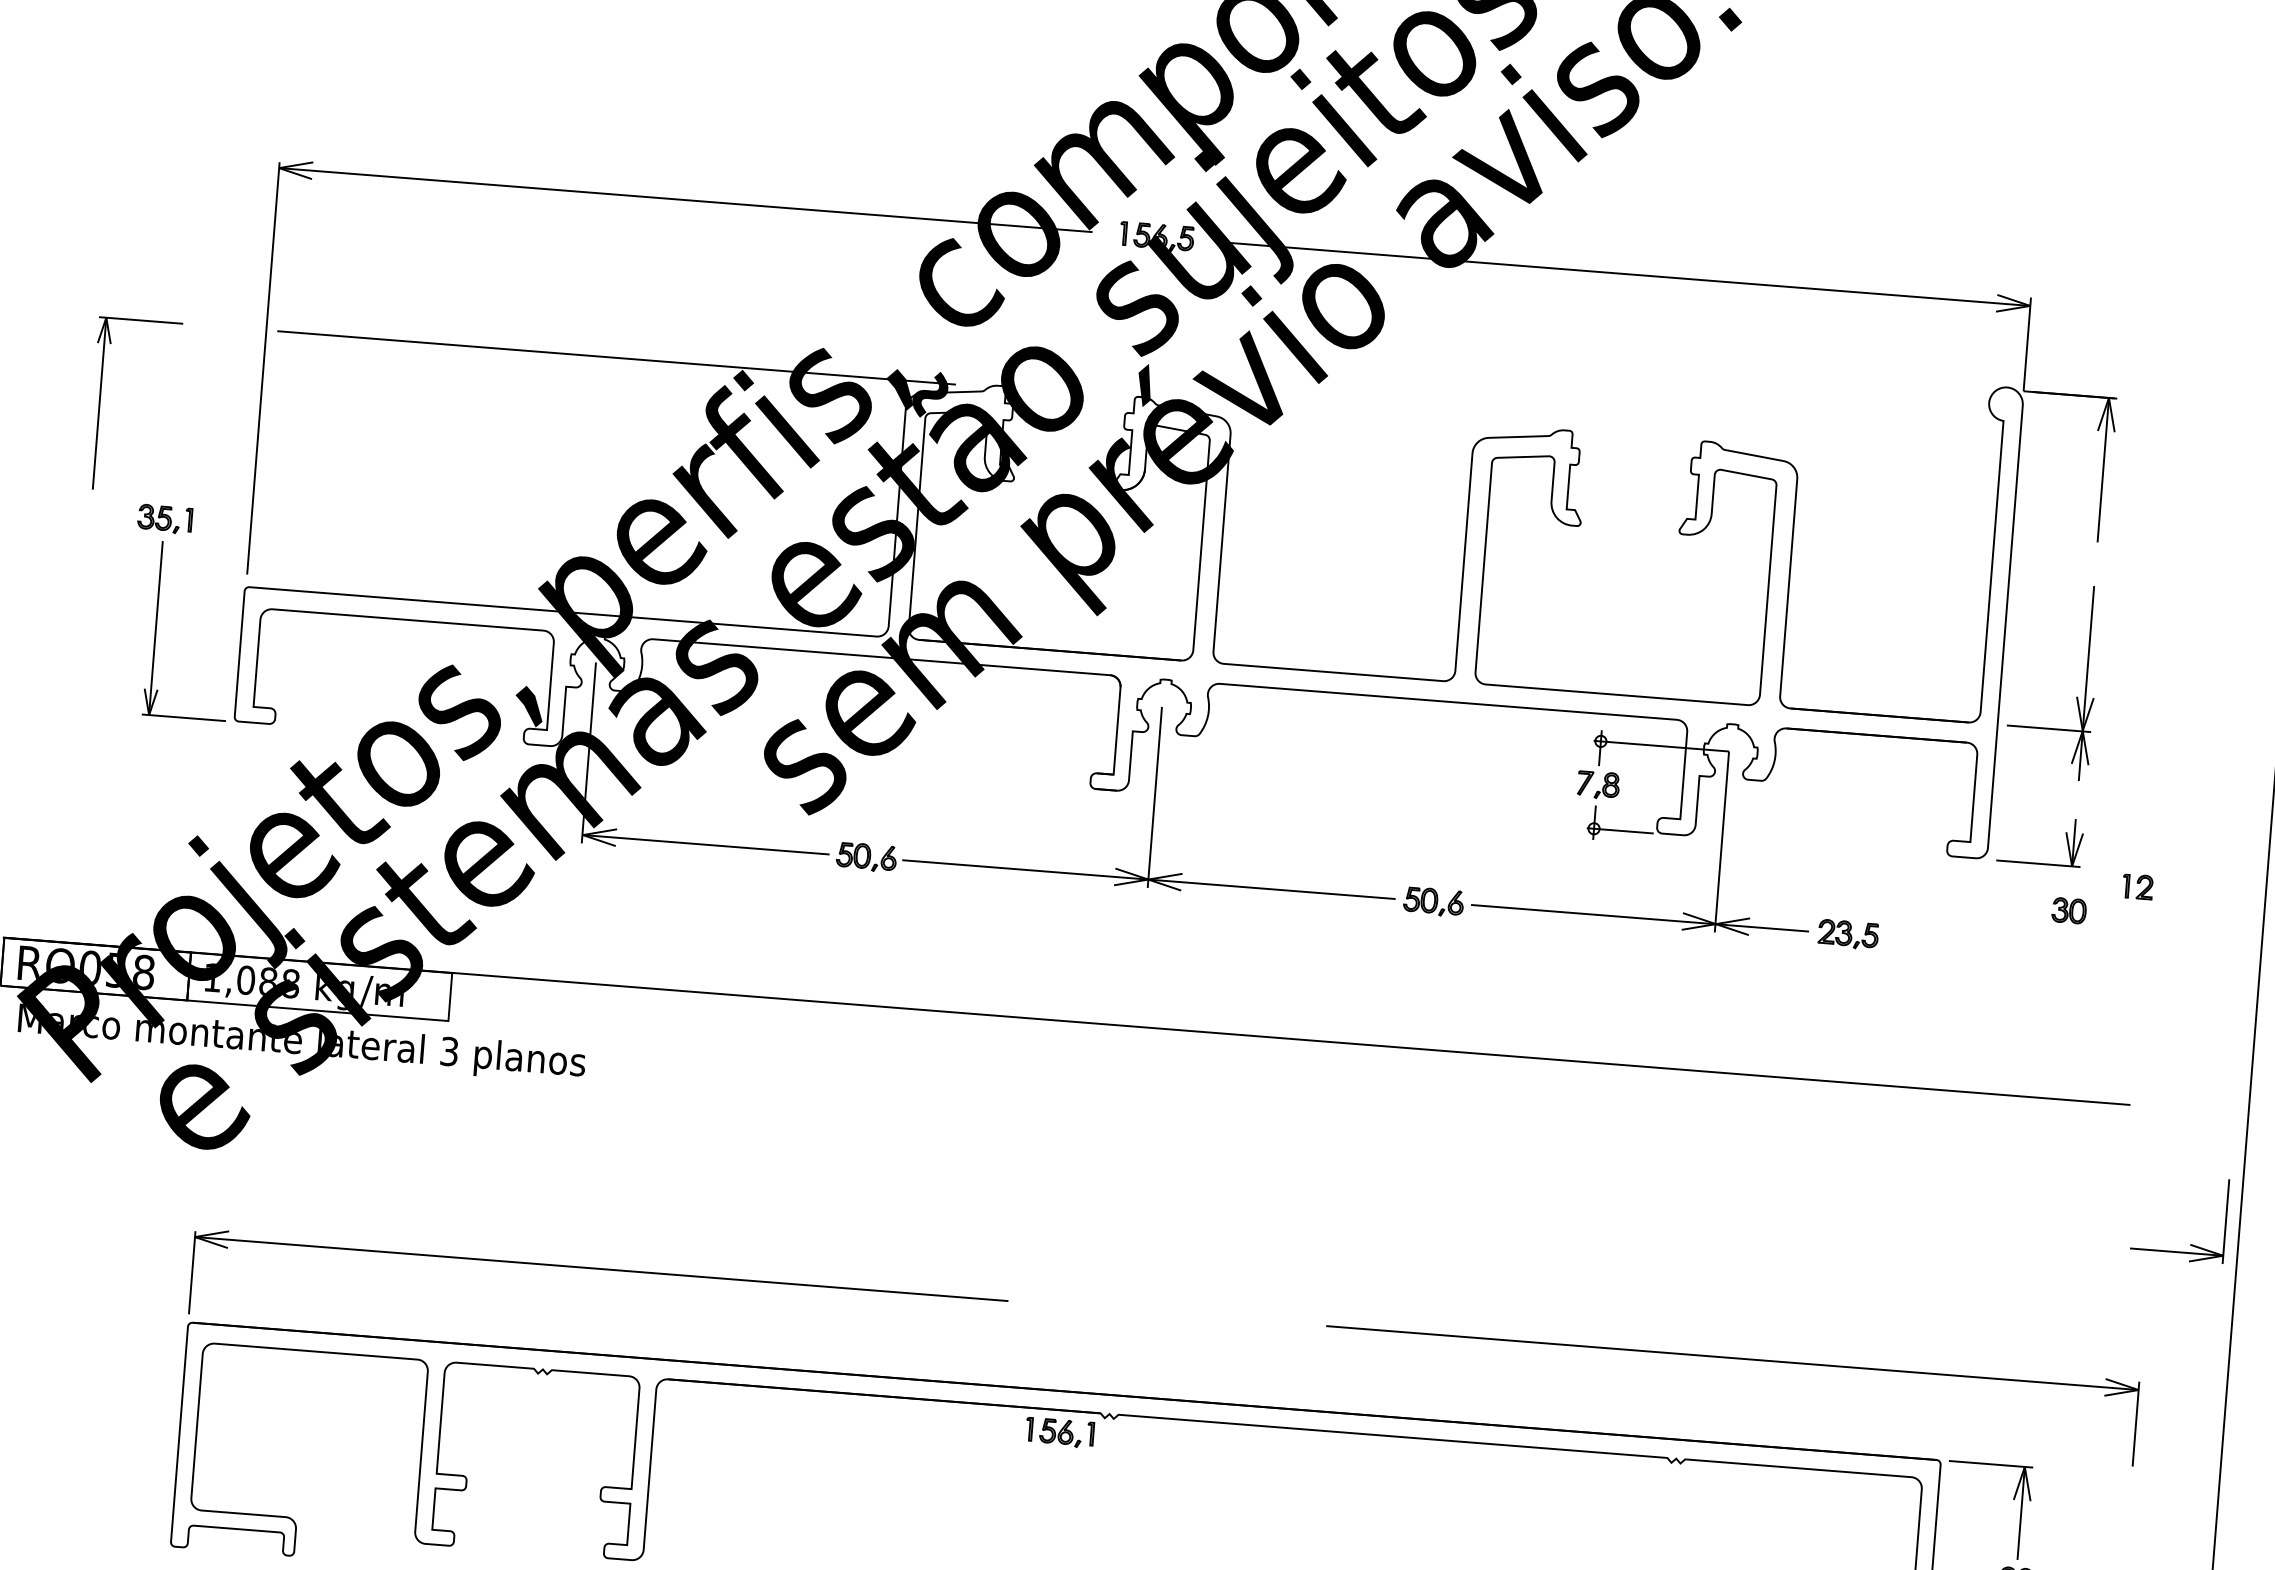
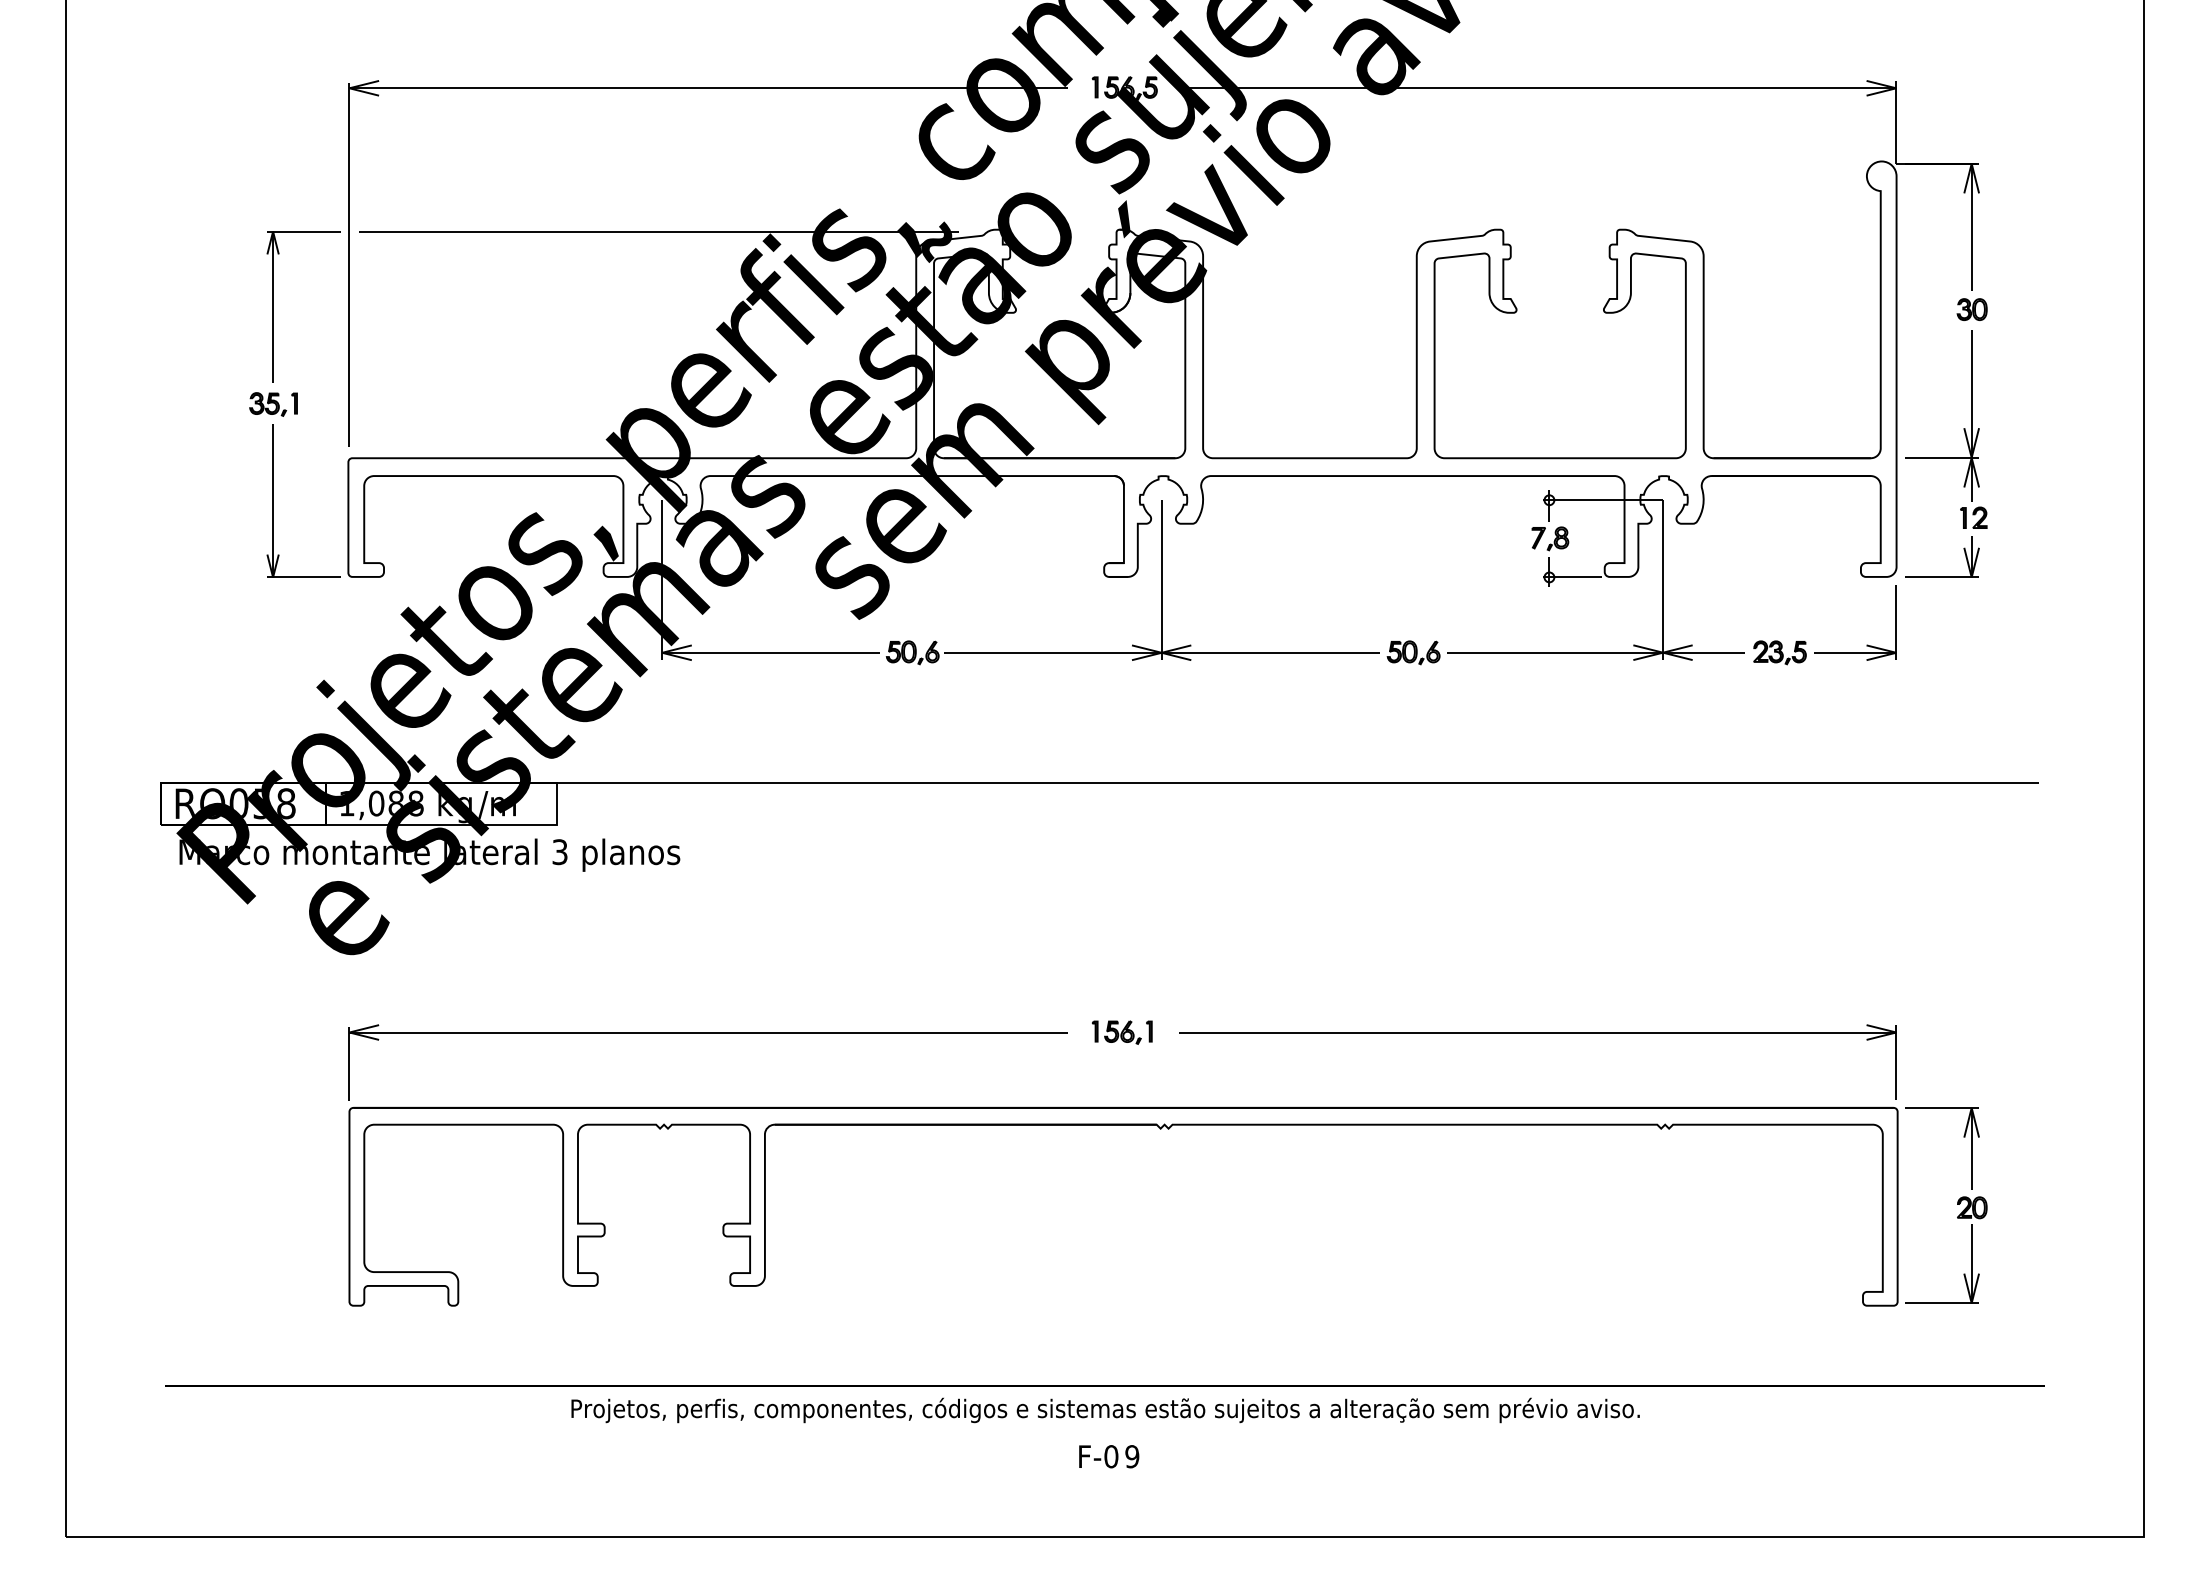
part: (100, 402) -> (273, 306), moved
part: (2137, 886) -> (1973, 517), moved
part: (2068, 910) -> (1971, 309), moved
part: (2190, 1243) -> (1866, 644), moved
part: (1732, 1359) -> (1537, 1033), moved
part: (1060, 1432) -> (1122, 1032), moved

